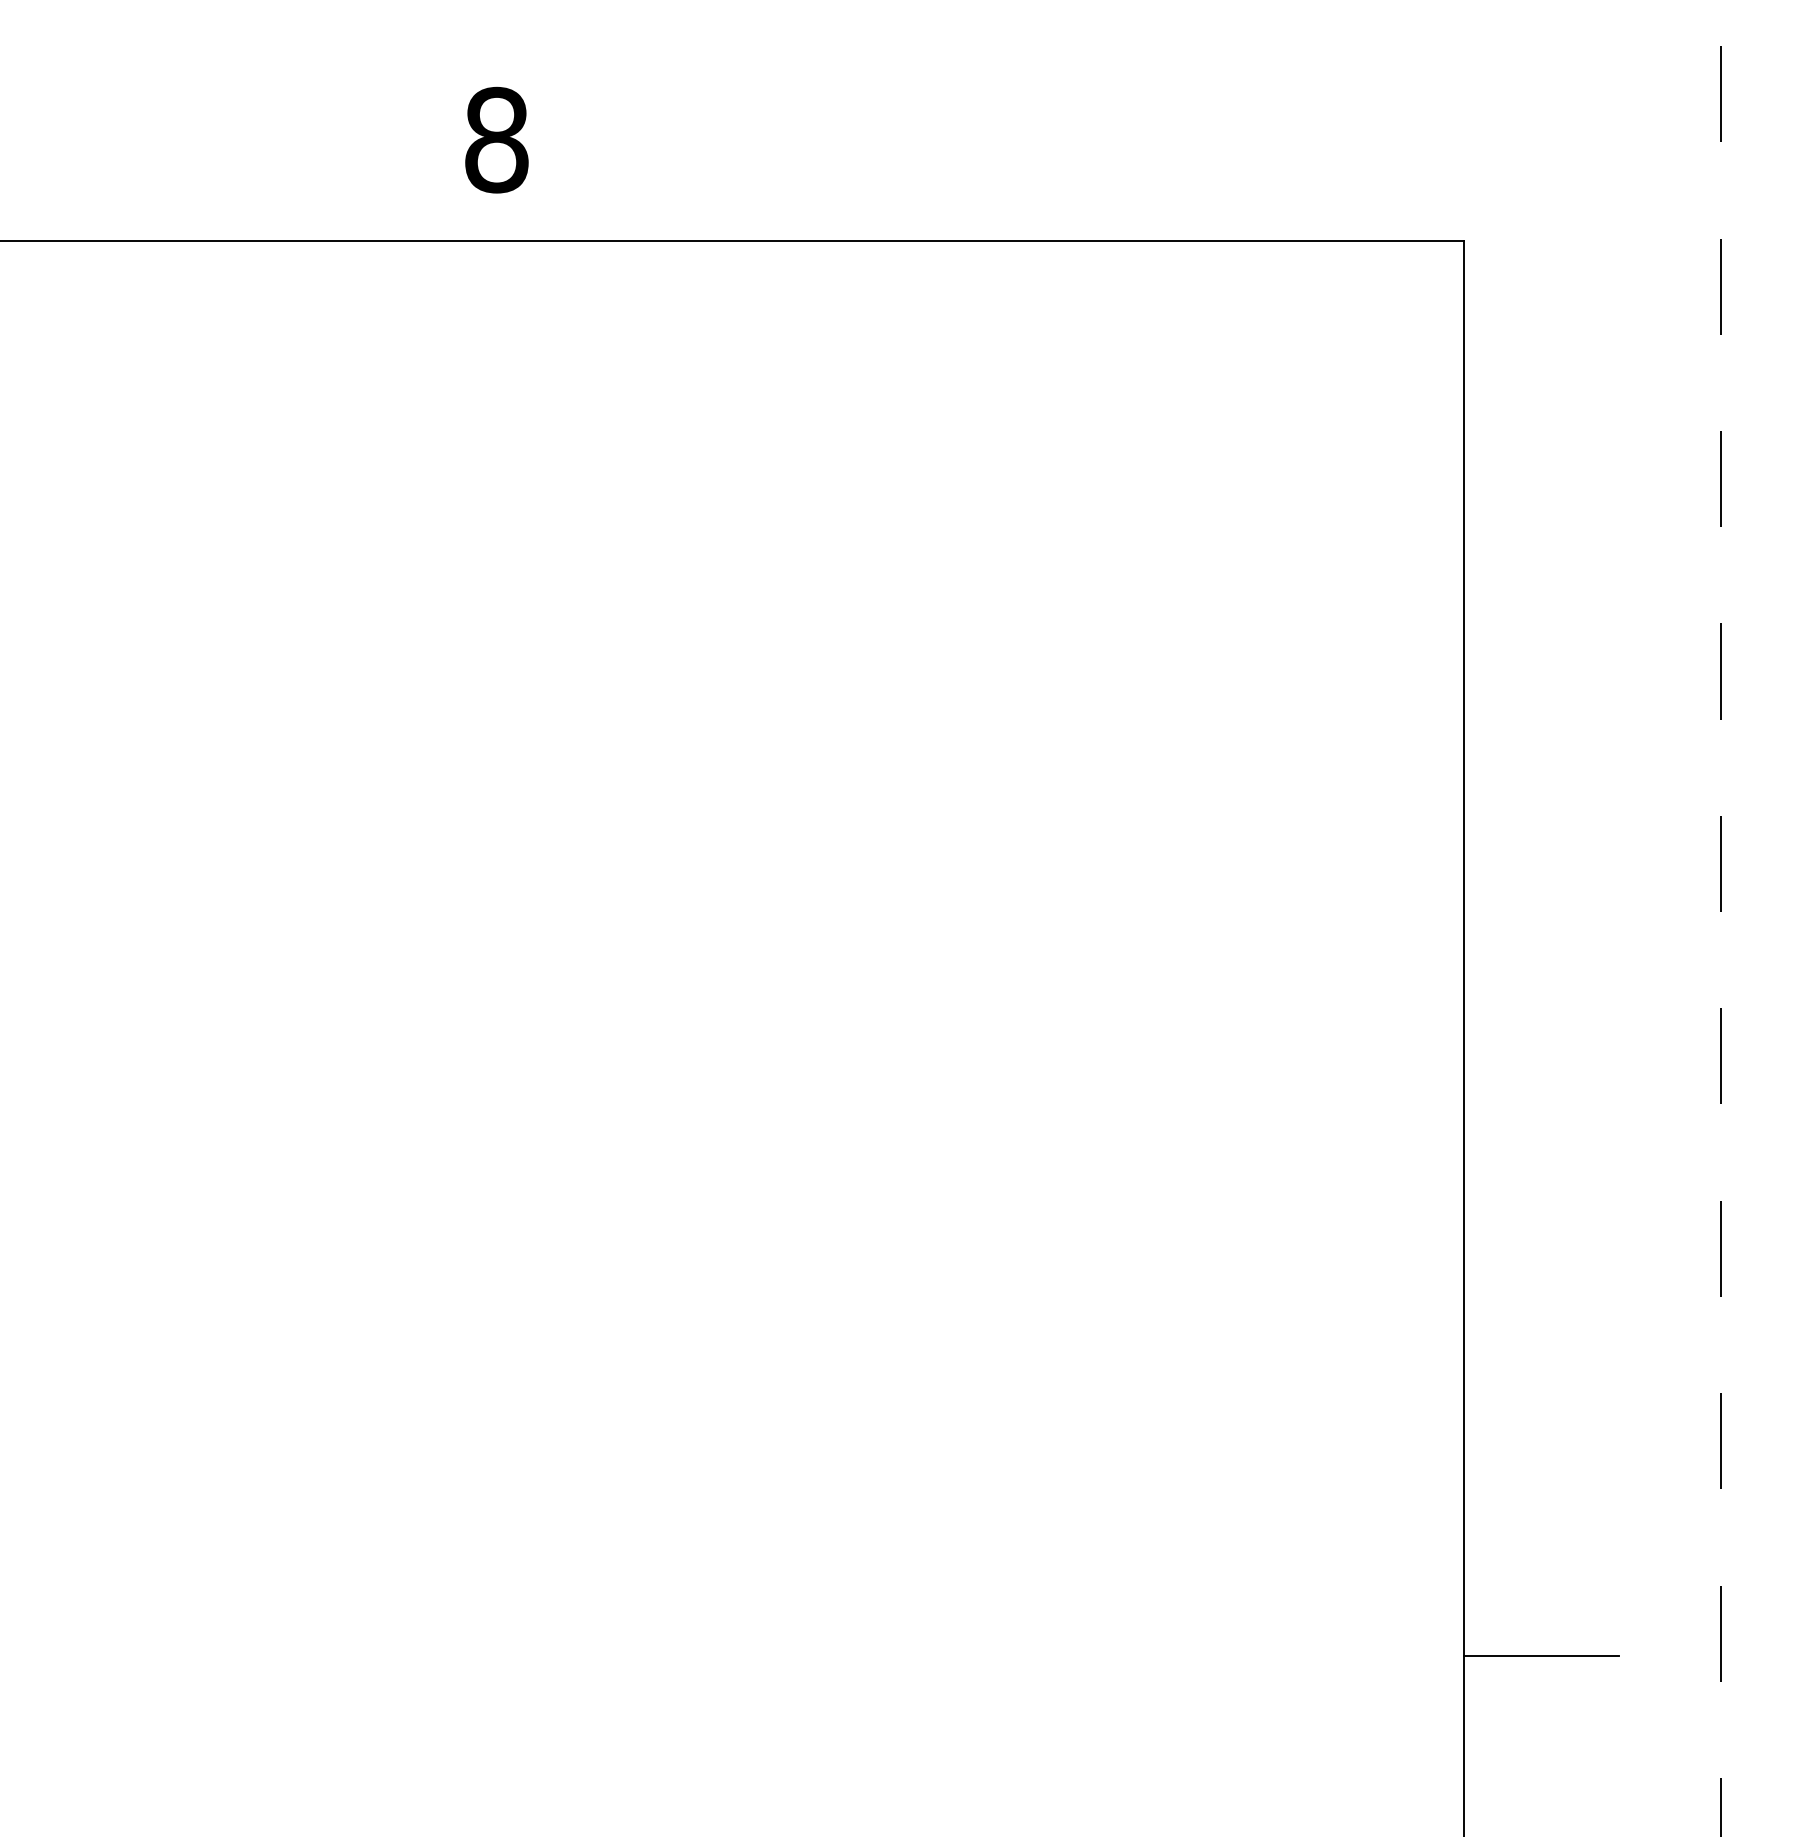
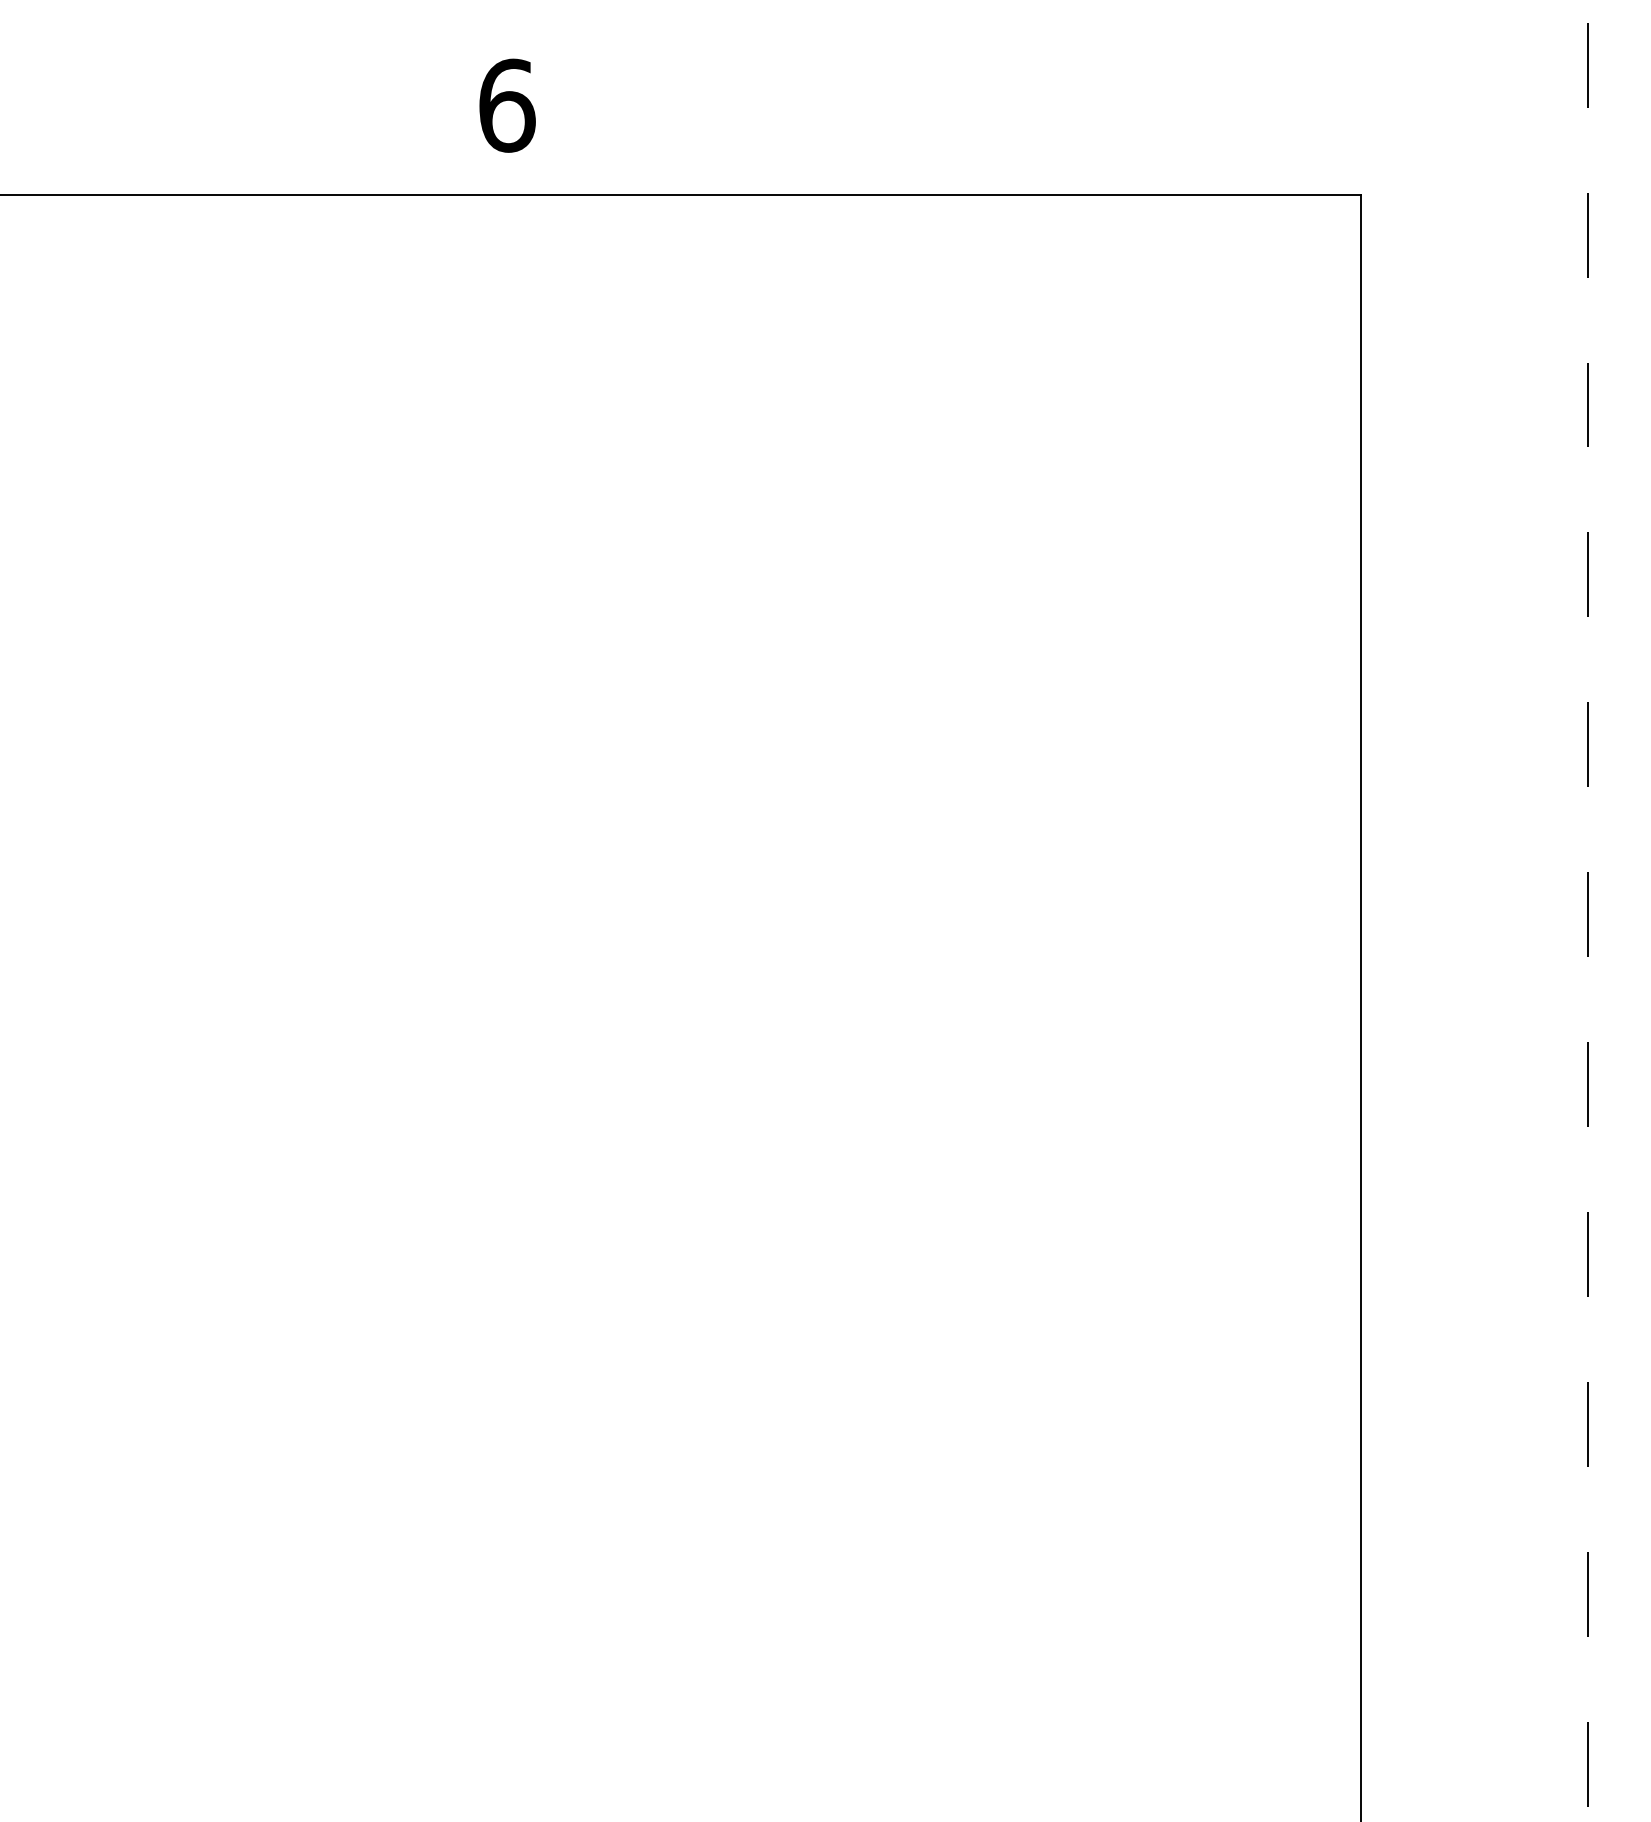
text: (497, 139) -> (507, 105), 8 -> 6
line: (1541, 1656) -> (1429, 1444), removed

